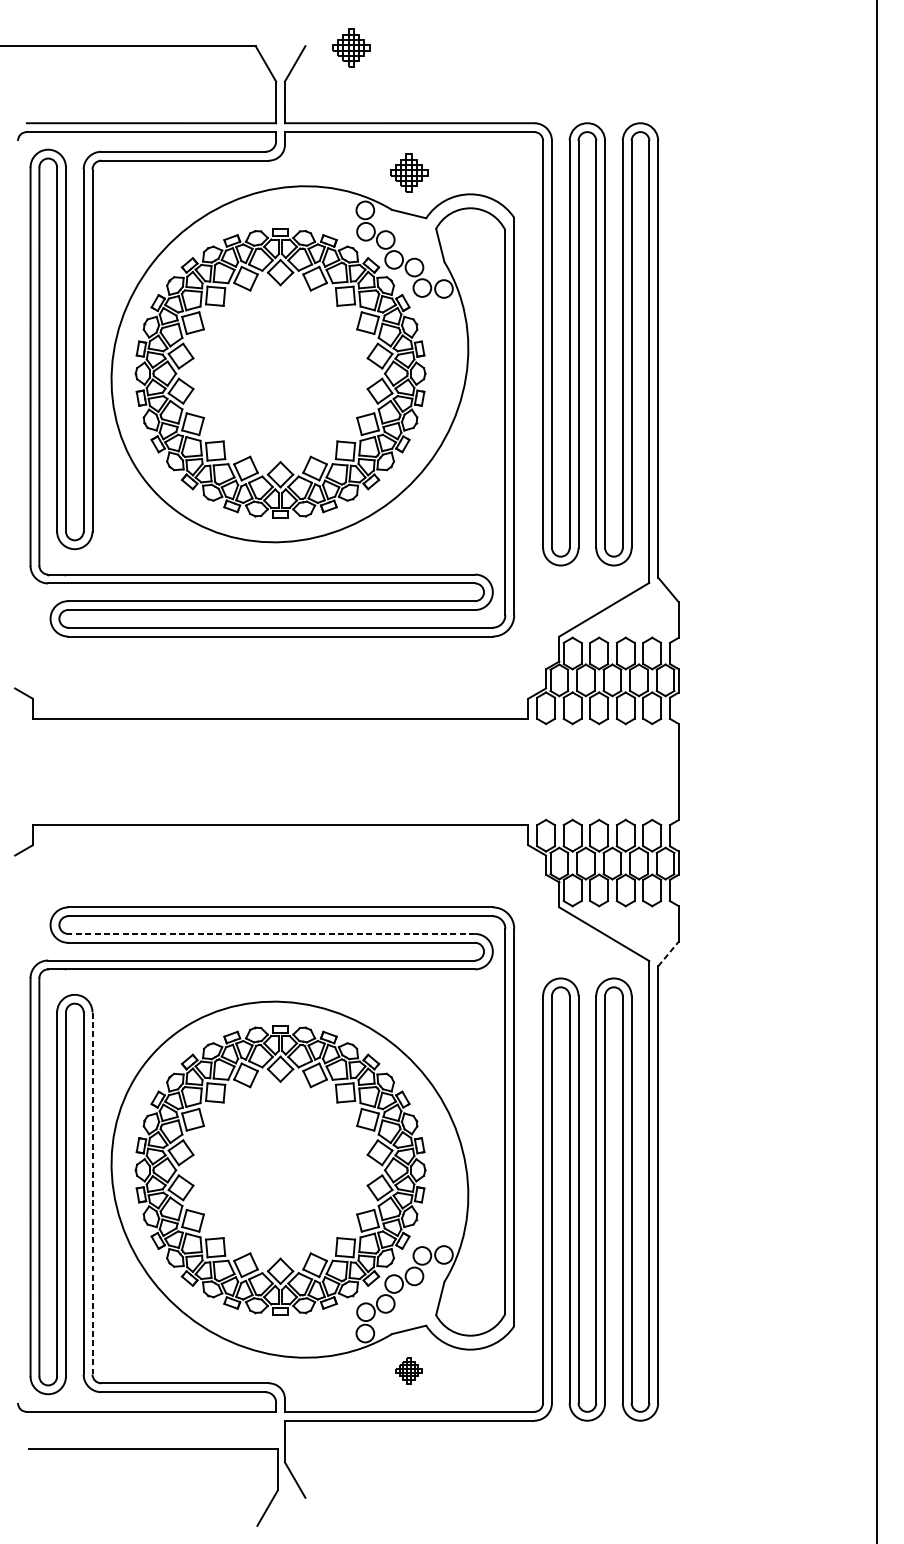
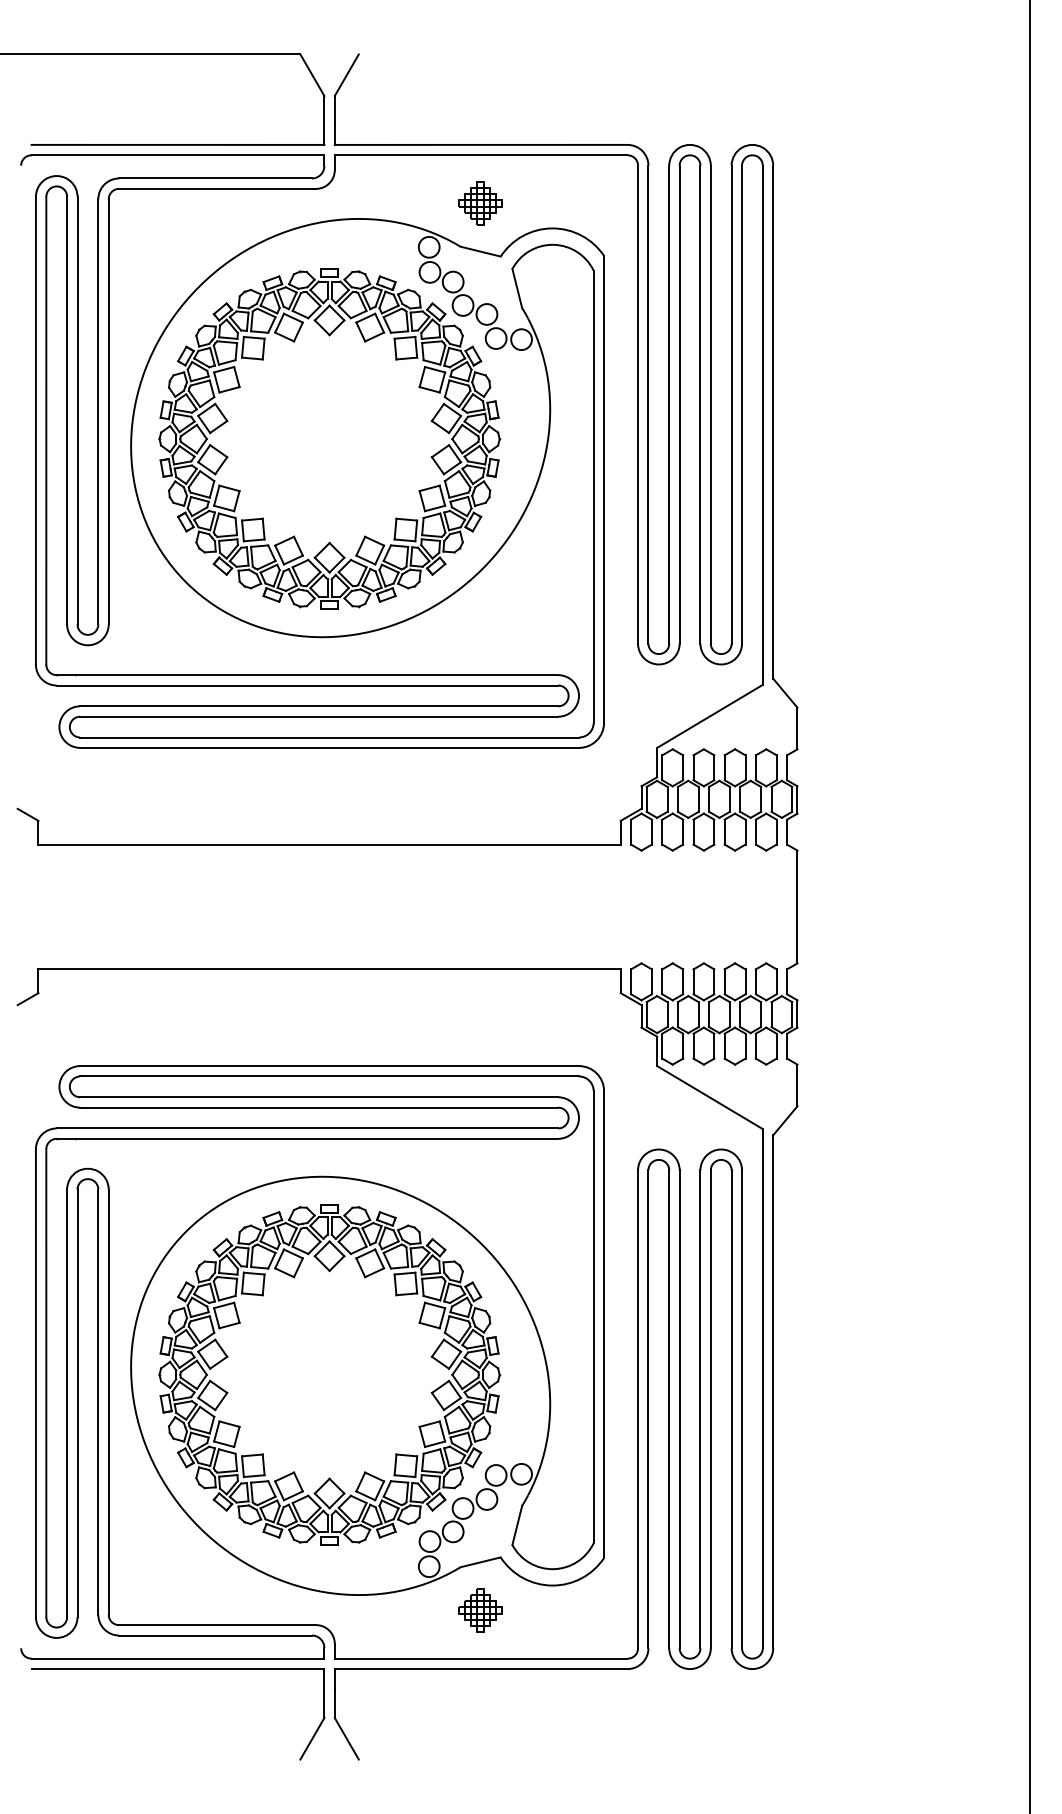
part: (351, 47) -> (412, 56), removed
line: (271, 934) -> (319, 1097), dashed -> solid
line: (668, 953) -> (785, 1120), dashed -> solid
line: (92, 1193) -> (108, 1402), dashed -> solid
part: (409, 1370) -> (480, 1610), size x1.43
part: (153, 1449) -> (178, 1669), moved

